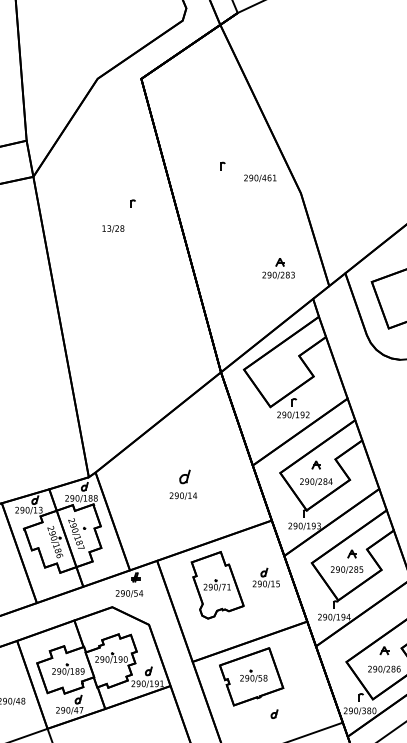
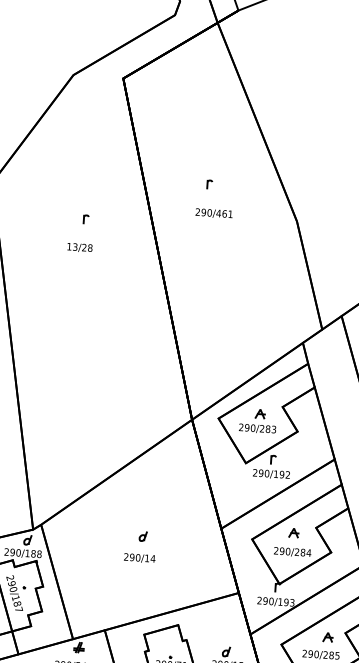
text: (260, 177) -> (214, 212), moved
part: (132, 203) -> (85, 219), moved
part: (278, 268) -> (257, 420), moved
part: (185, 476) -> (143, 536), size x0.62

